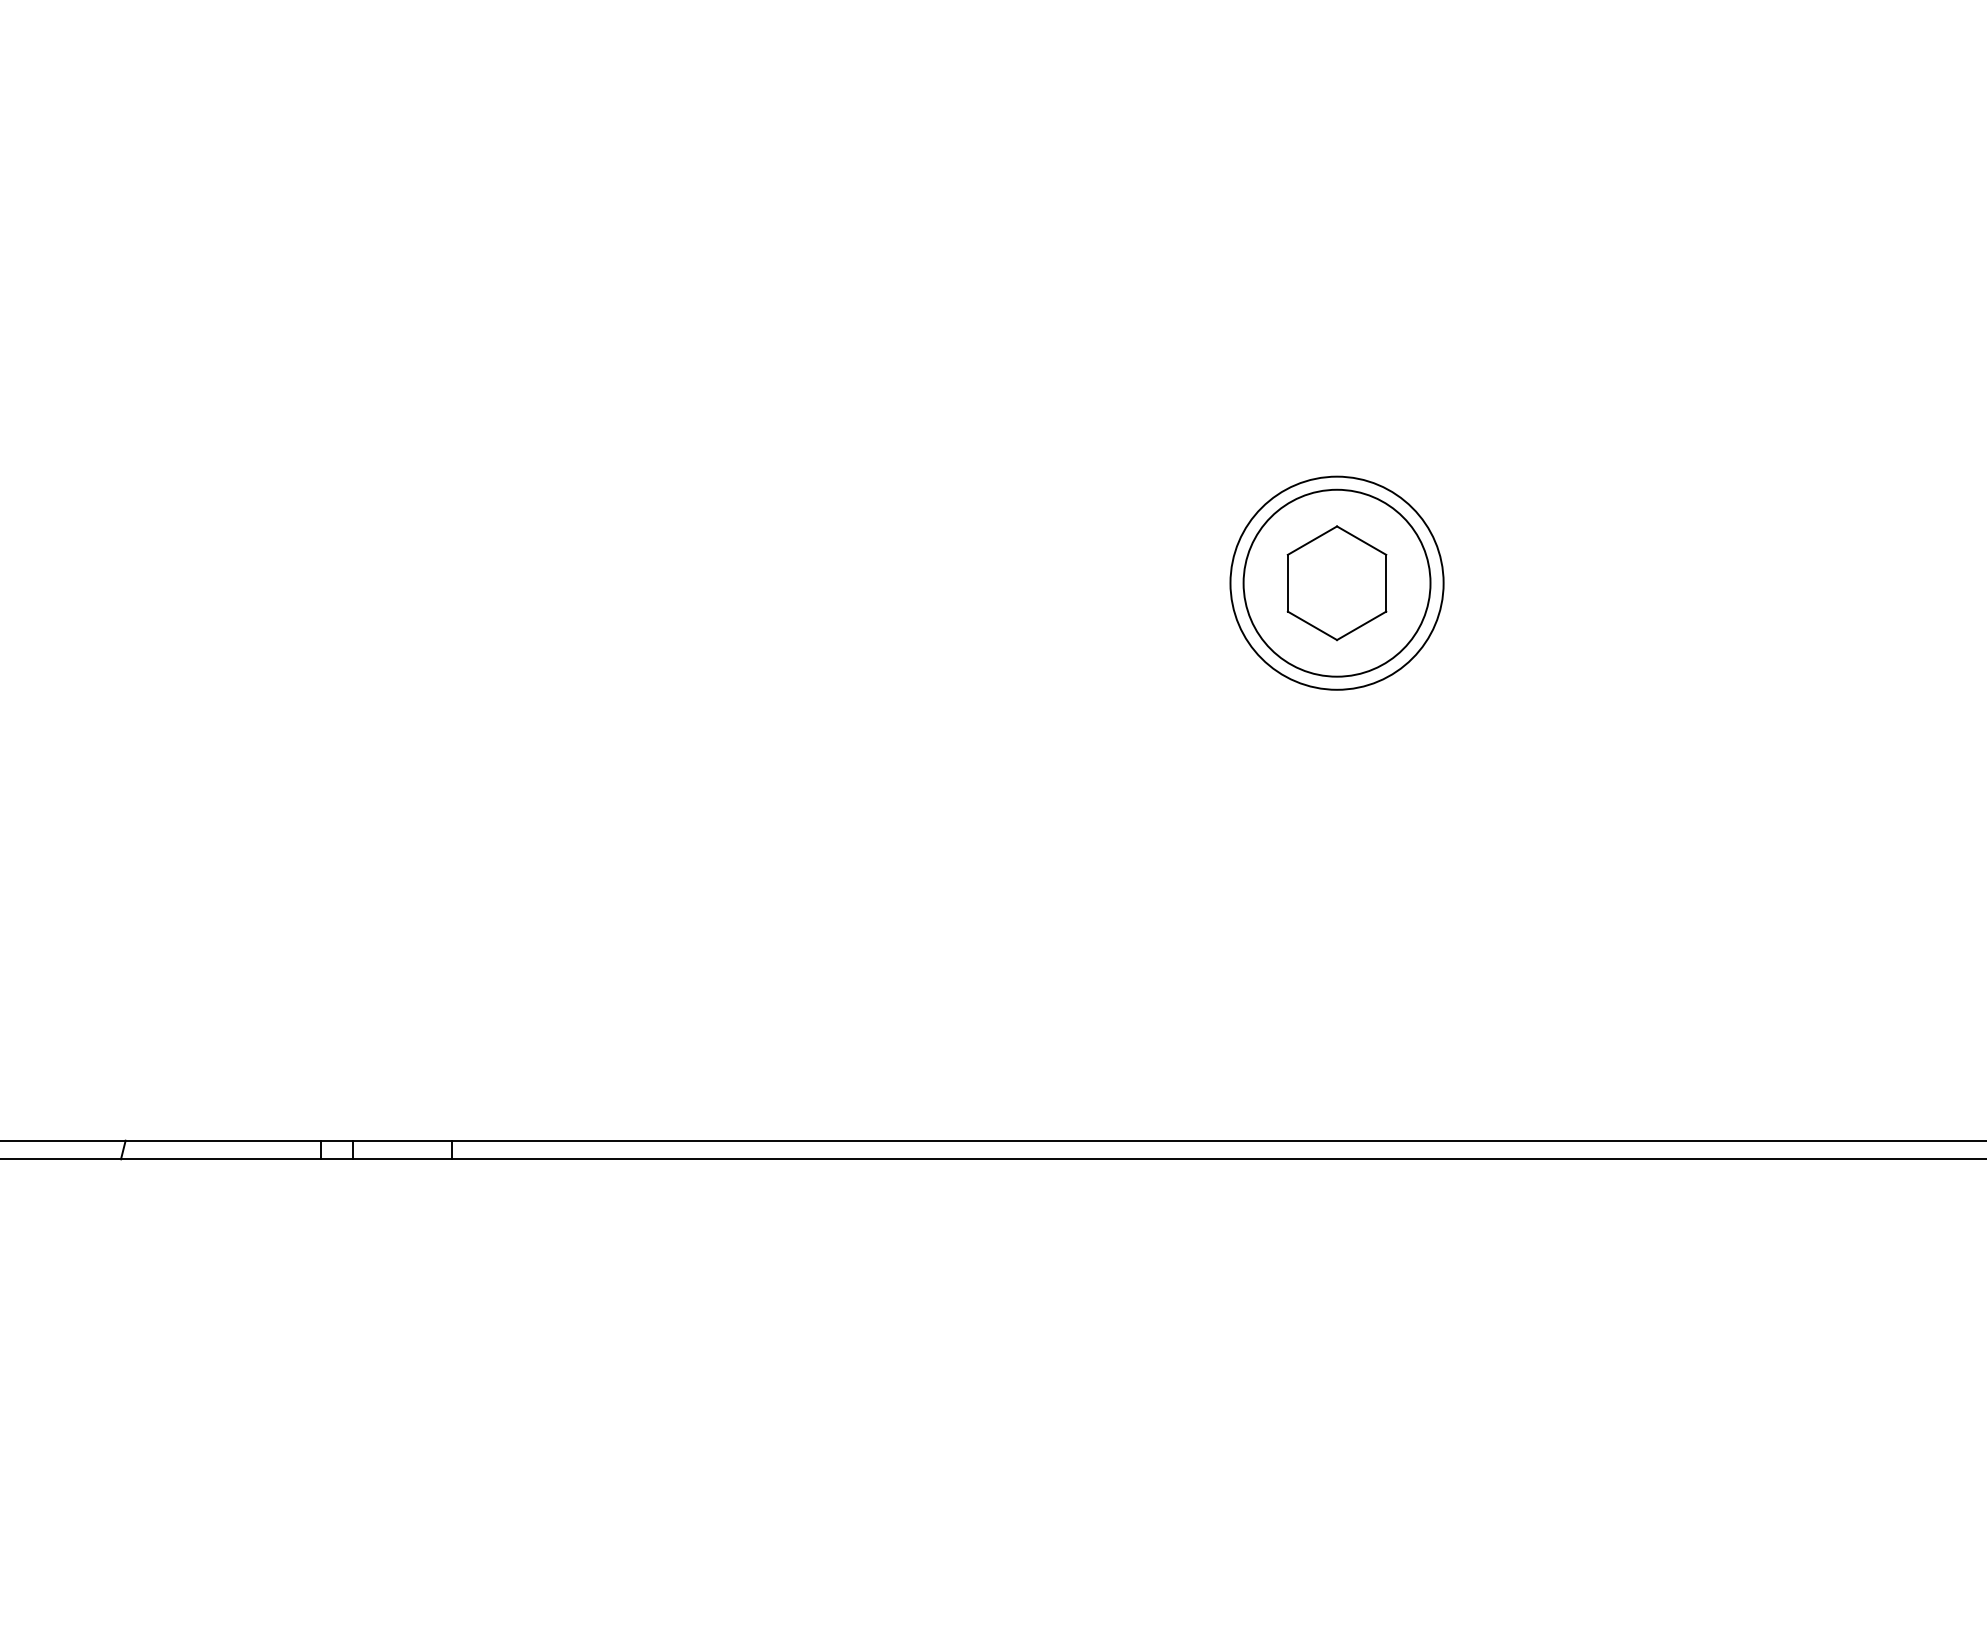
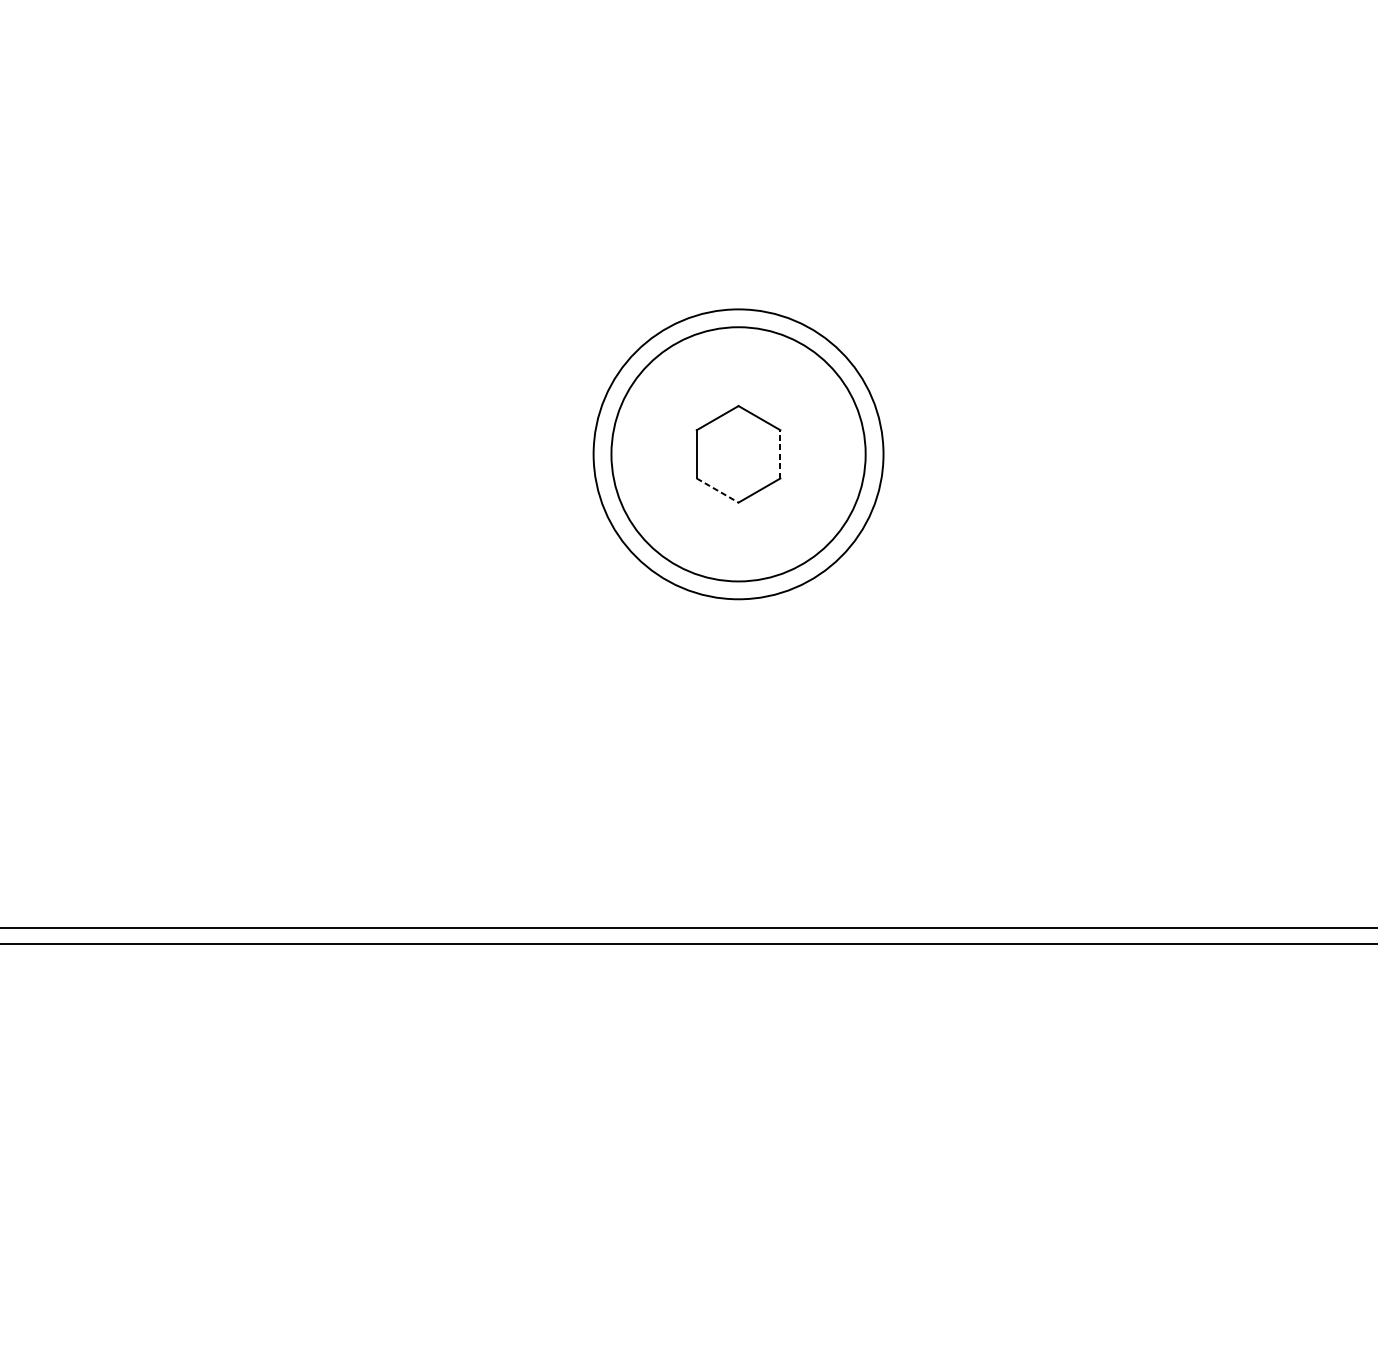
circle: (1336, 582) -> (738, 453), size x1.6
circle: (1336, 582) -> (738, 453), size x1.6
line: (1386, 582) -> (780, 453), solid -> dashed
line: (1312, 626) -> (717, 491), solid -> dashed

